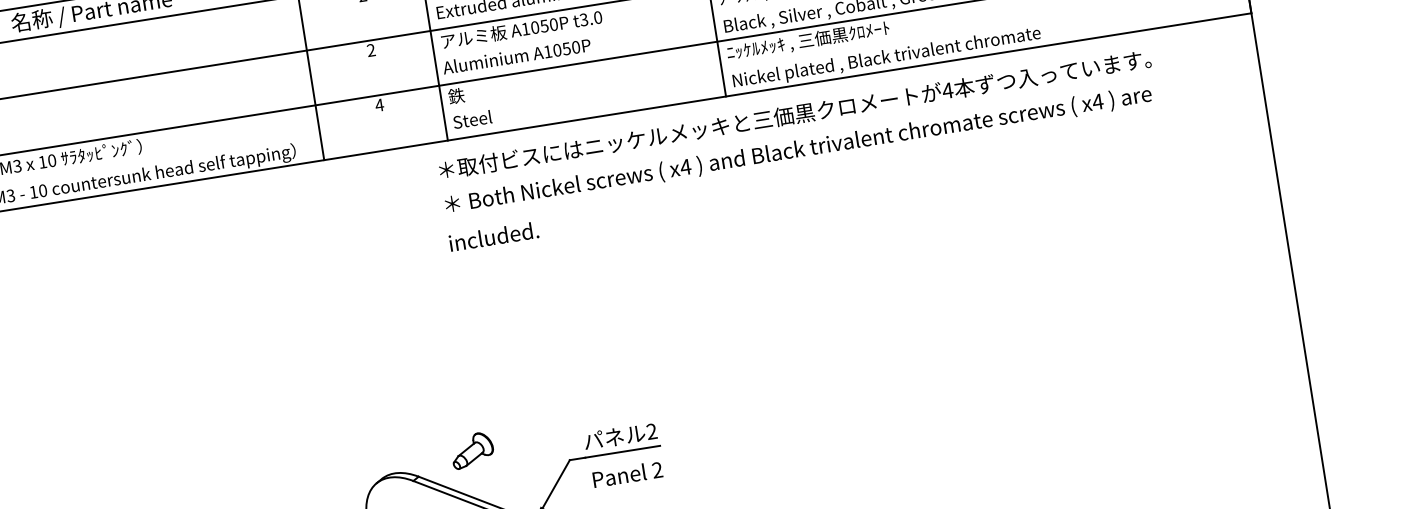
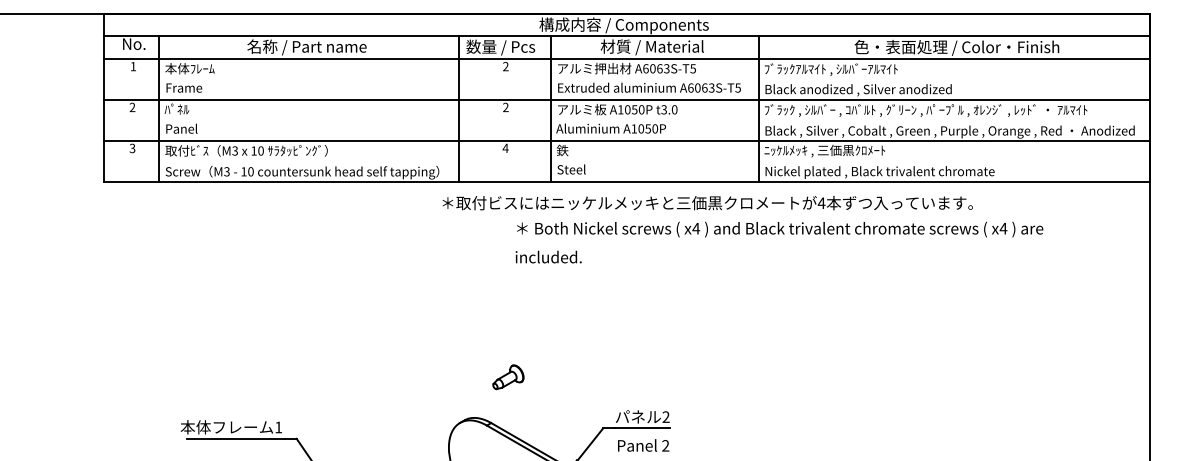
text: (794, 115) -> (707, 203), moved
text: (800, 168) -> (779, 242), moved
part: (472, 450) -> (508, 377), moved

